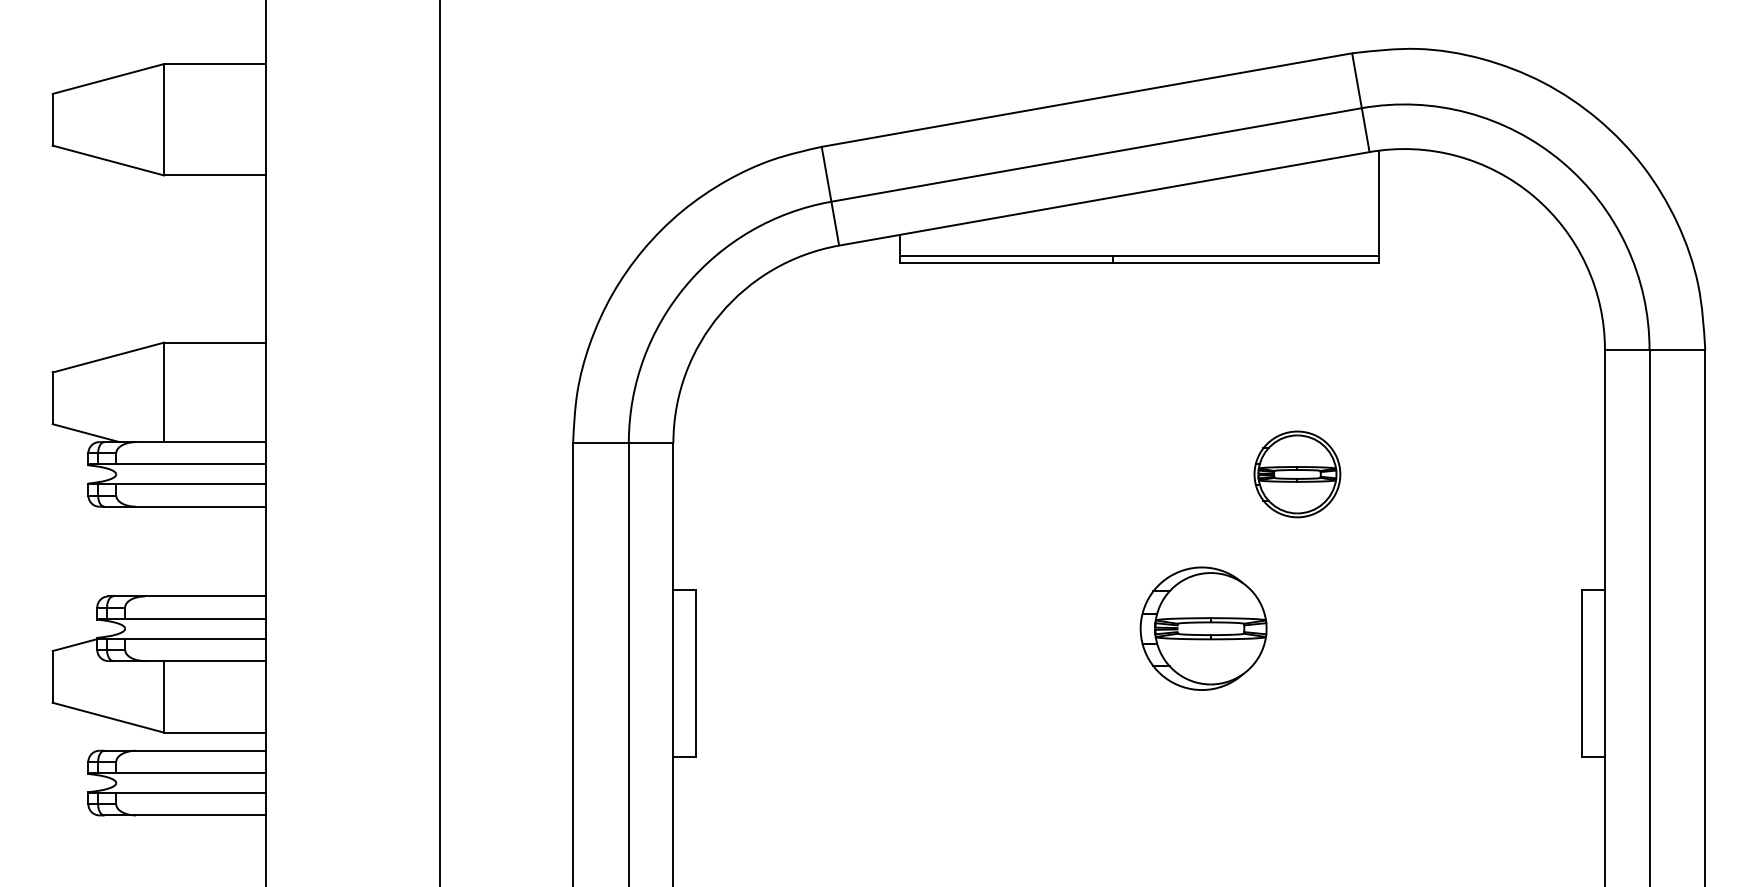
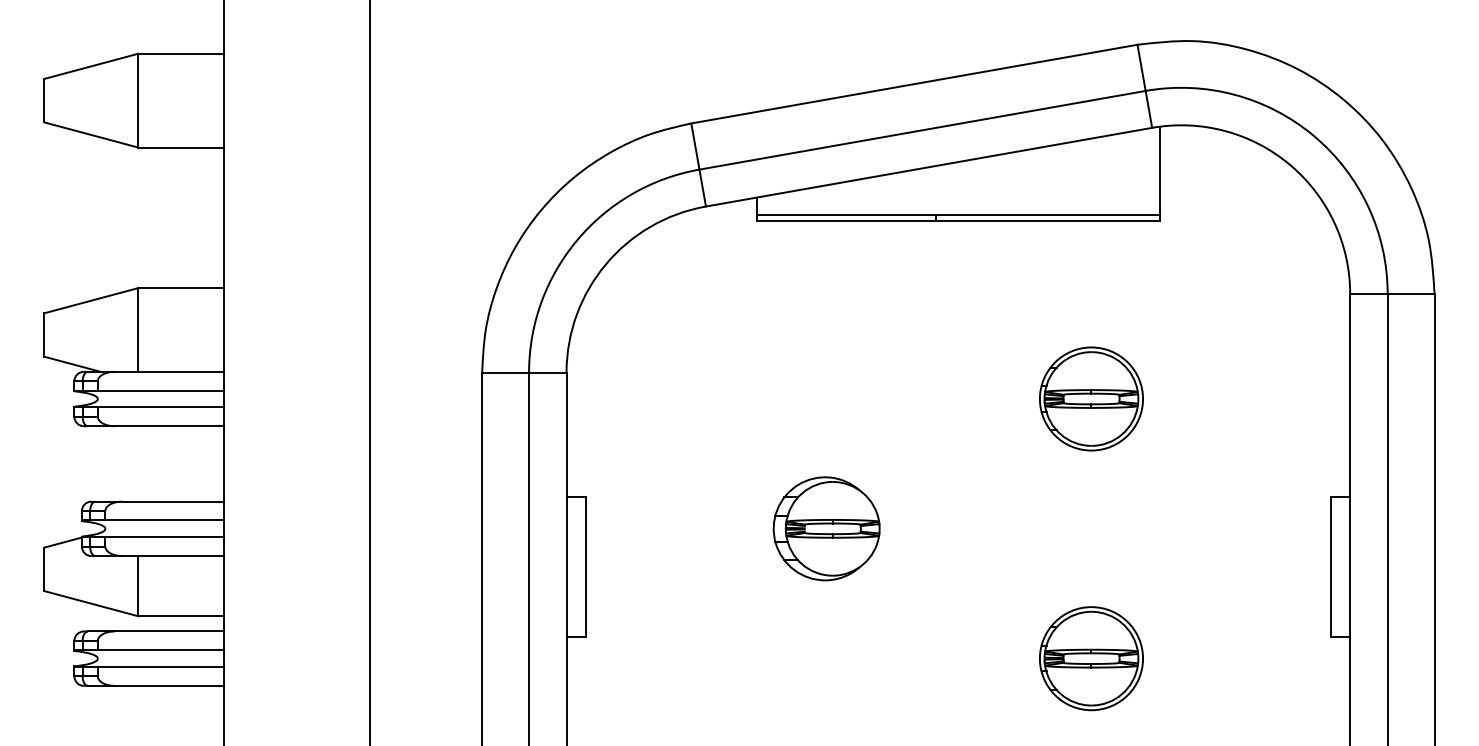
part: (1297, 474) -> (1091, 399), size x1.43
part: (1203, 628) -> (826, 528), moved
part: (1297, 782) -> (1091, 658), added

